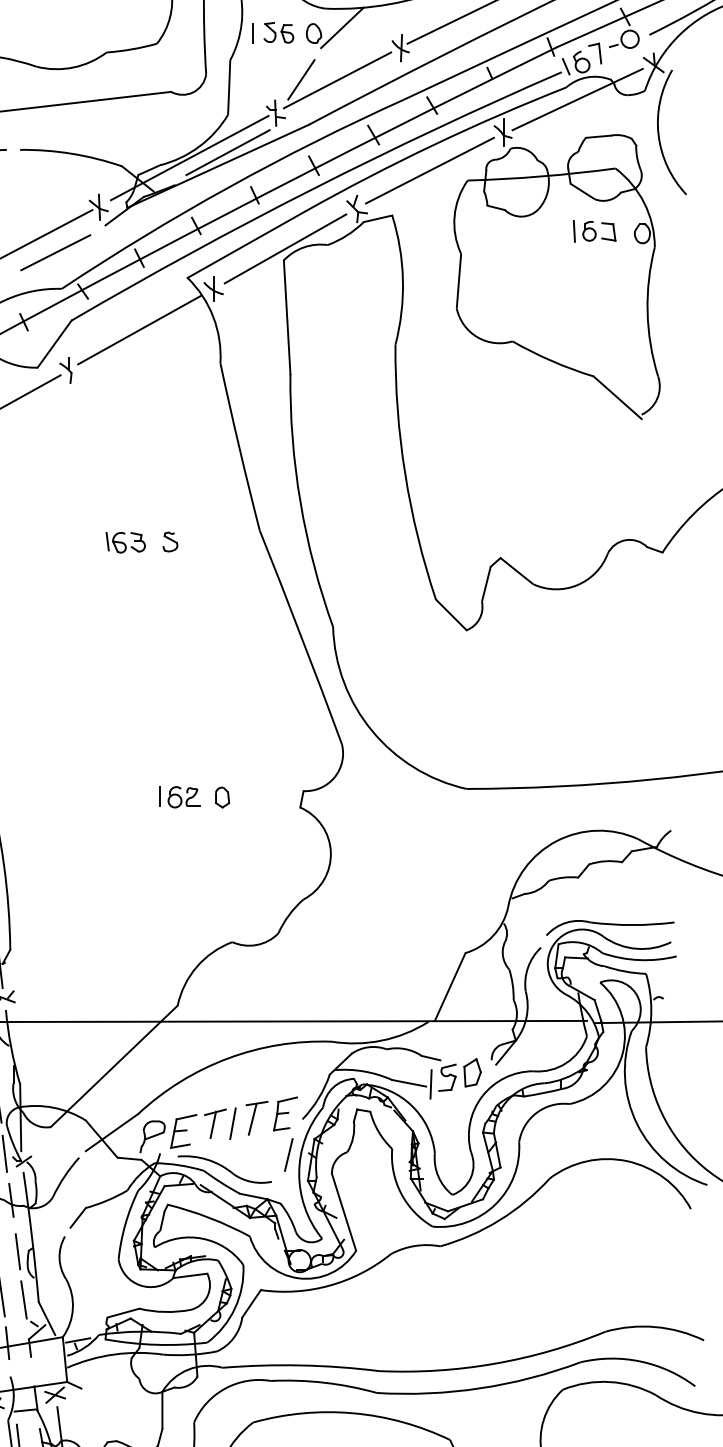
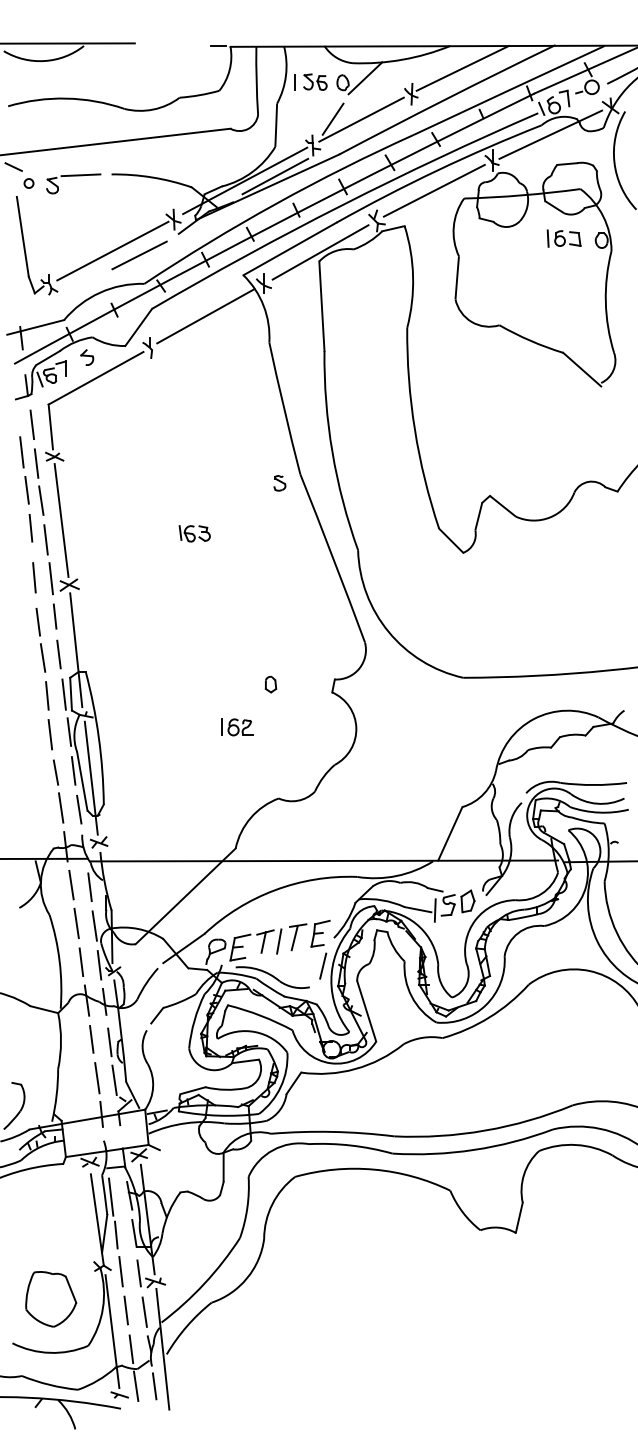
part: (125, 542) -> (194, 533), moved
part: (169, 542) -> (279, 483), moved
part: (180, 797) -> (237, 727), moved

